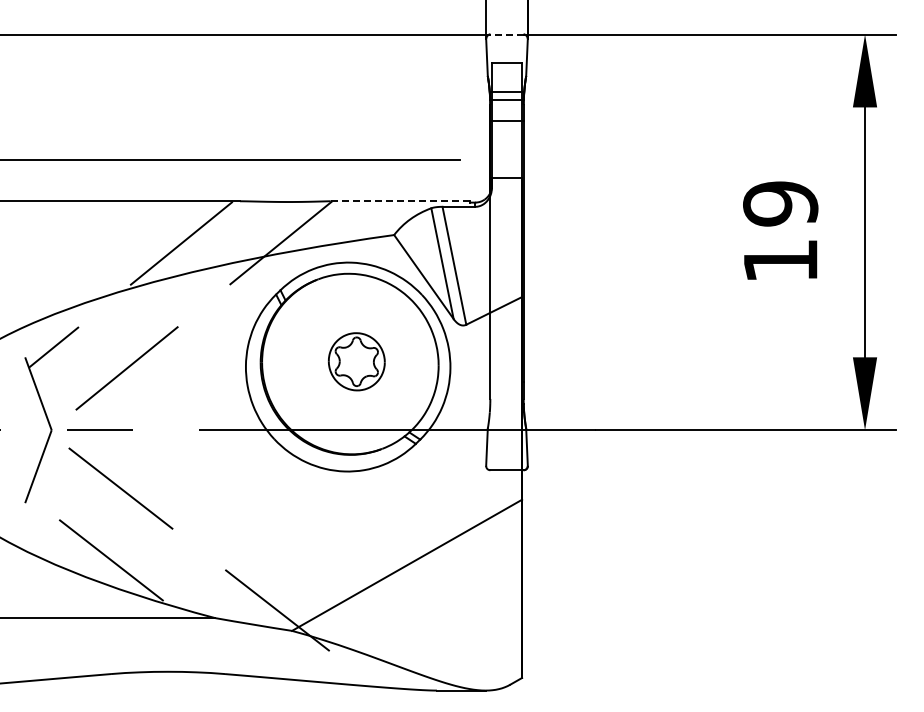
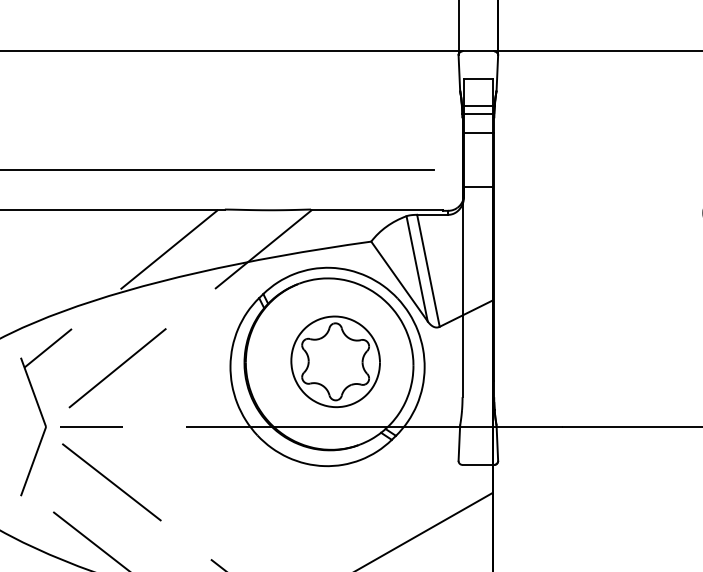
line: (507, 34) -> (478, 51), dashed -> solid
line: (400, 201) -> (377, 209), dashed -> solid
part: (356, 361) -> (335, 361), size x1.67

